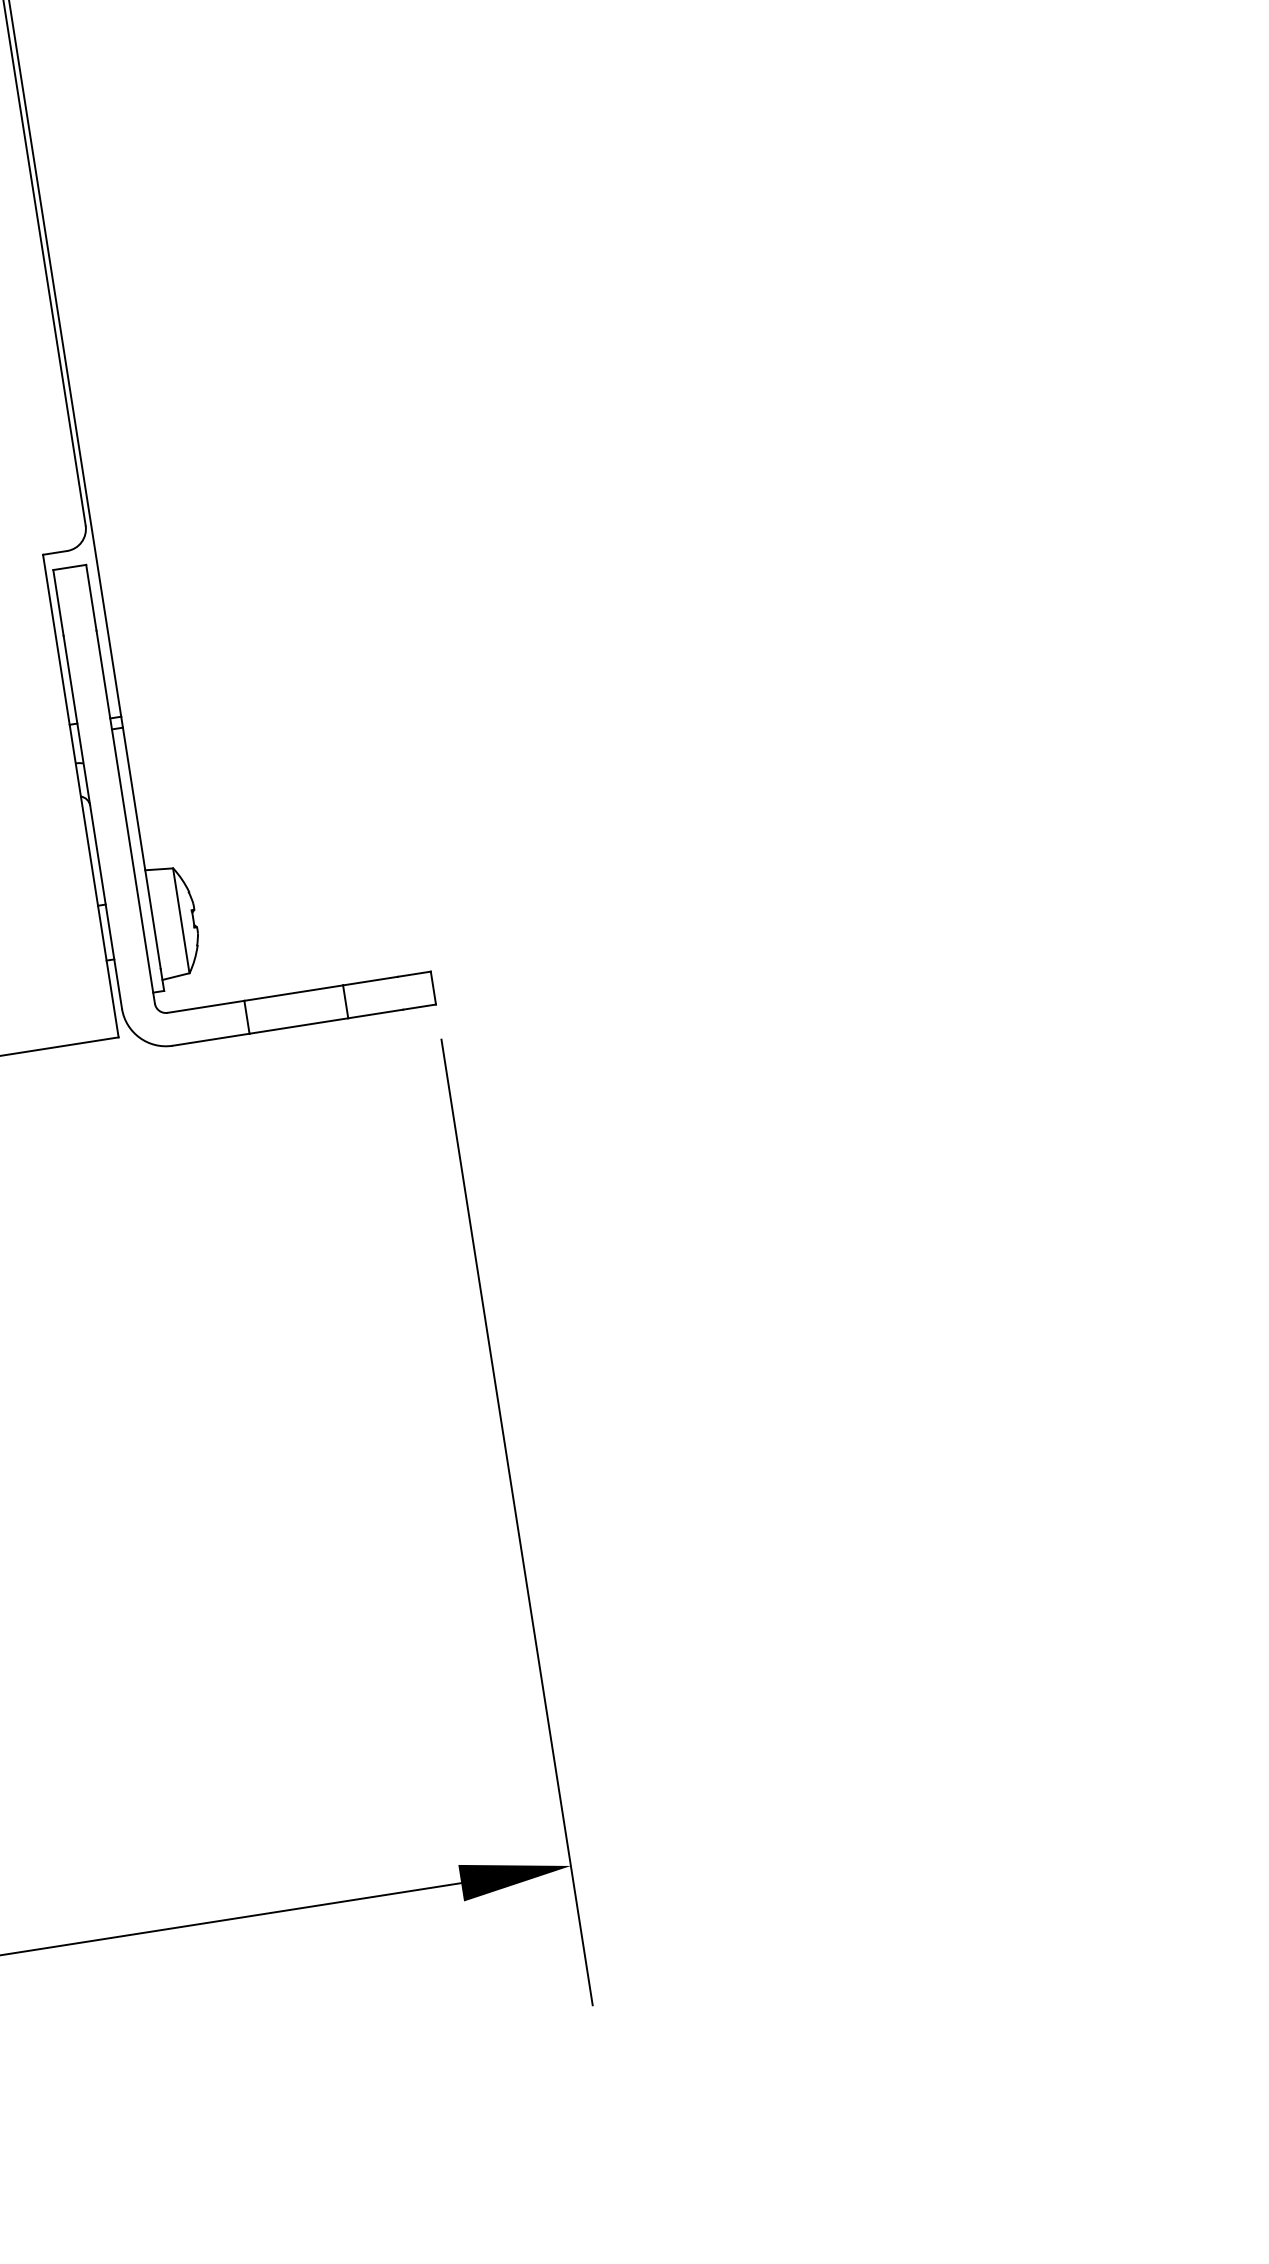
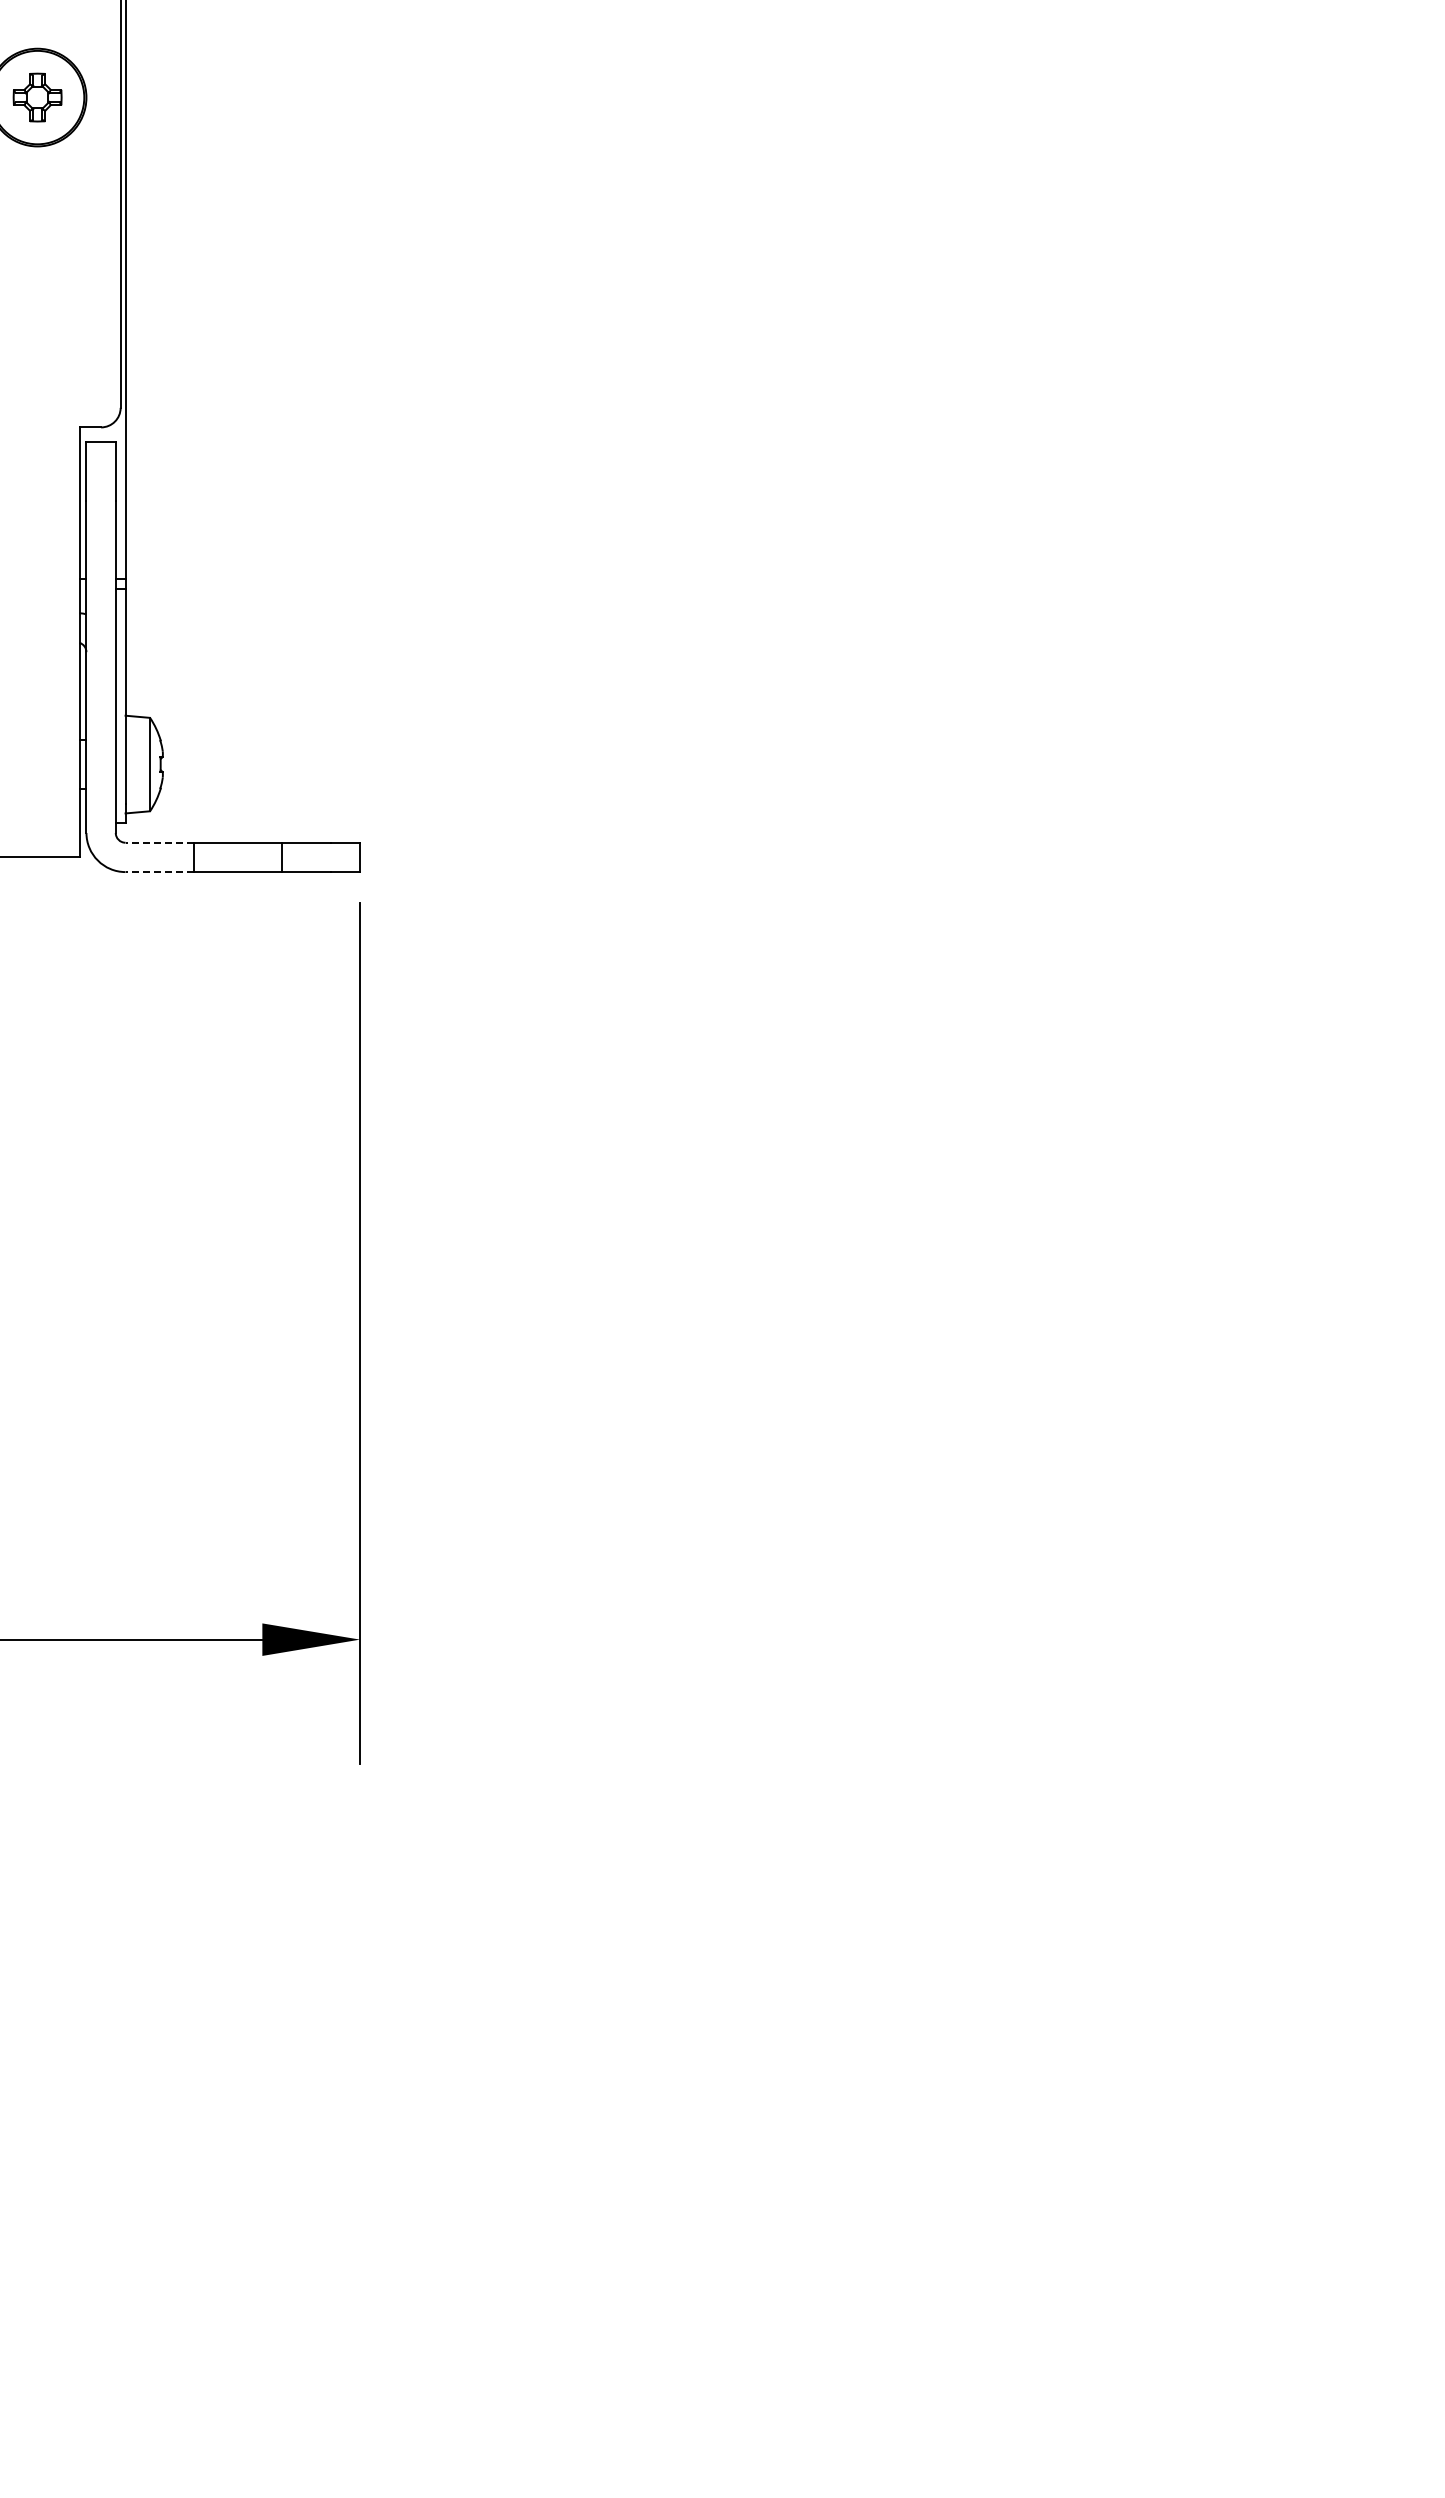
line: (205, 1006) -> (159, 842), solid -> dashed
line: (210, 1040) -> (159, 872), solid -> dashed

